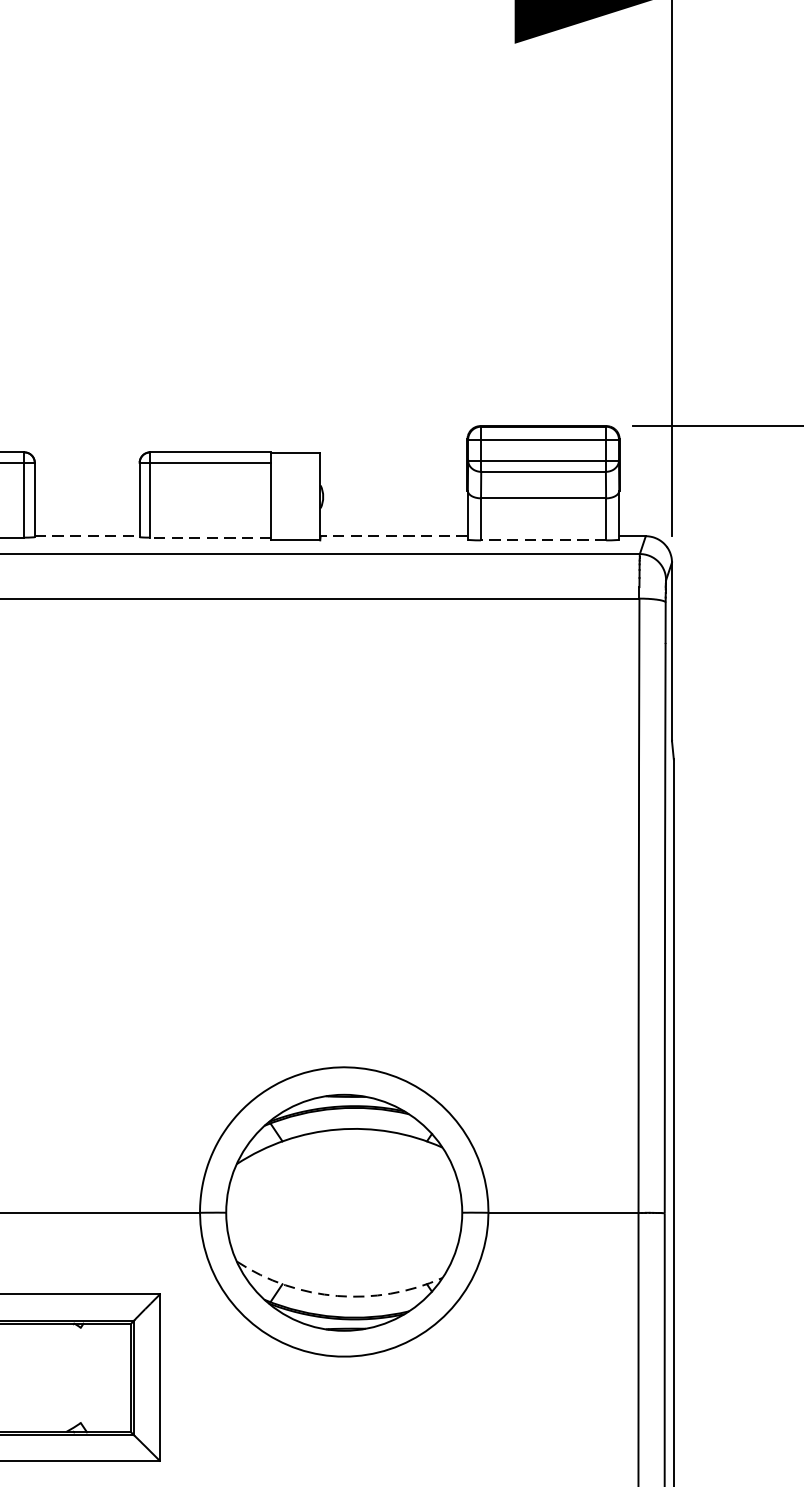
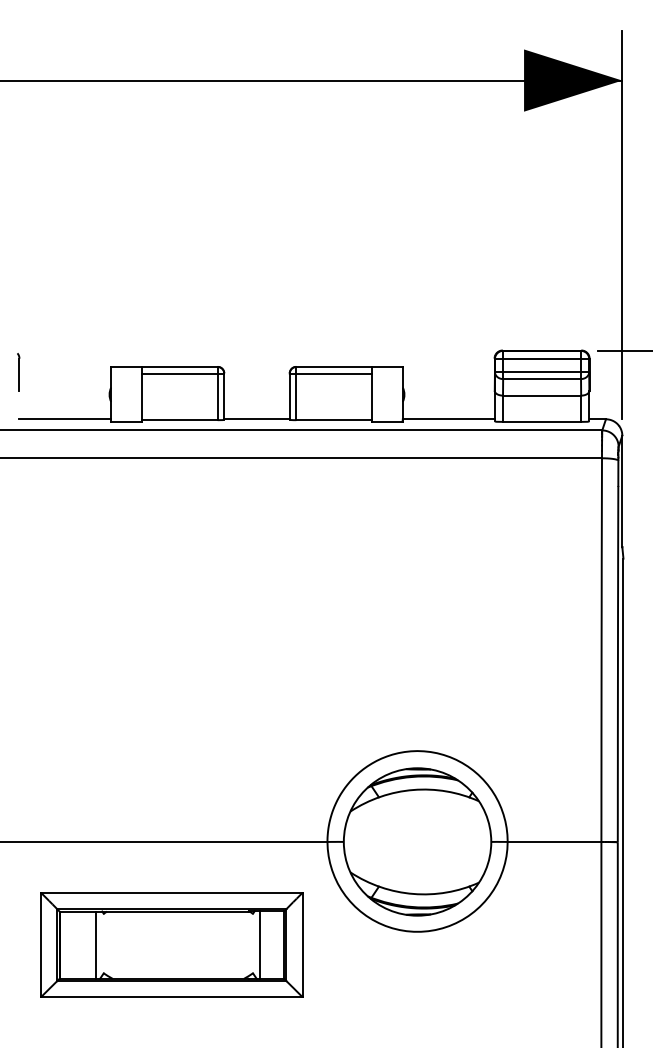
line: (88, 536) -> (257, 419), dashed -> solid
line: (393, 536) -> (448, 419), dashed -> solid
line: (211, 538) -> (334, 420), dashed -> solid
line: (542, 539) -> (541, 421), dashed -> solid
arc: (337, 1295) -> (413, 893), dashed -> solid
line: (92, 1378) -> (260, 945), added

